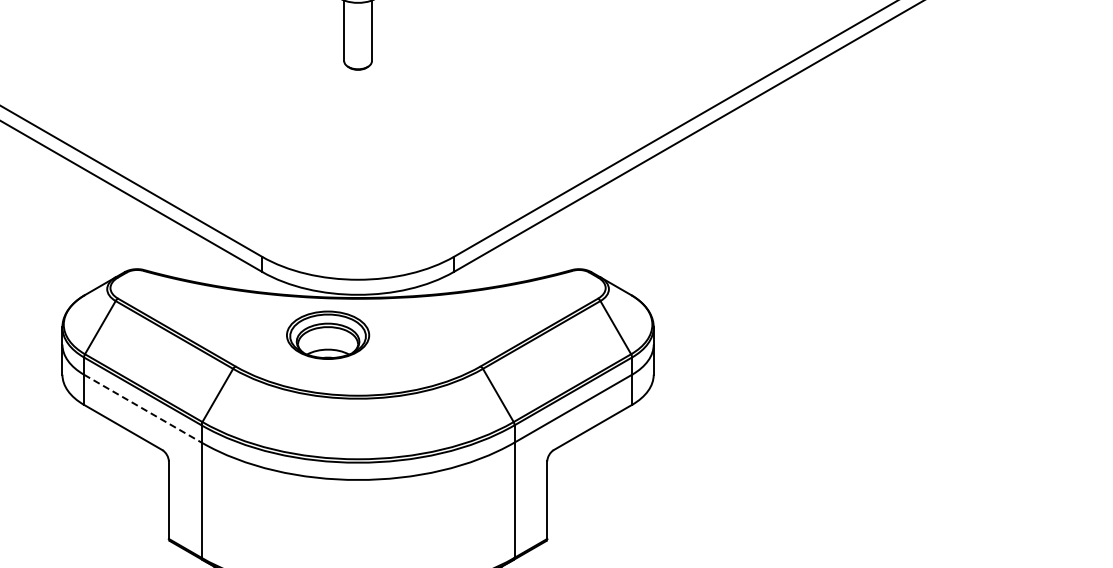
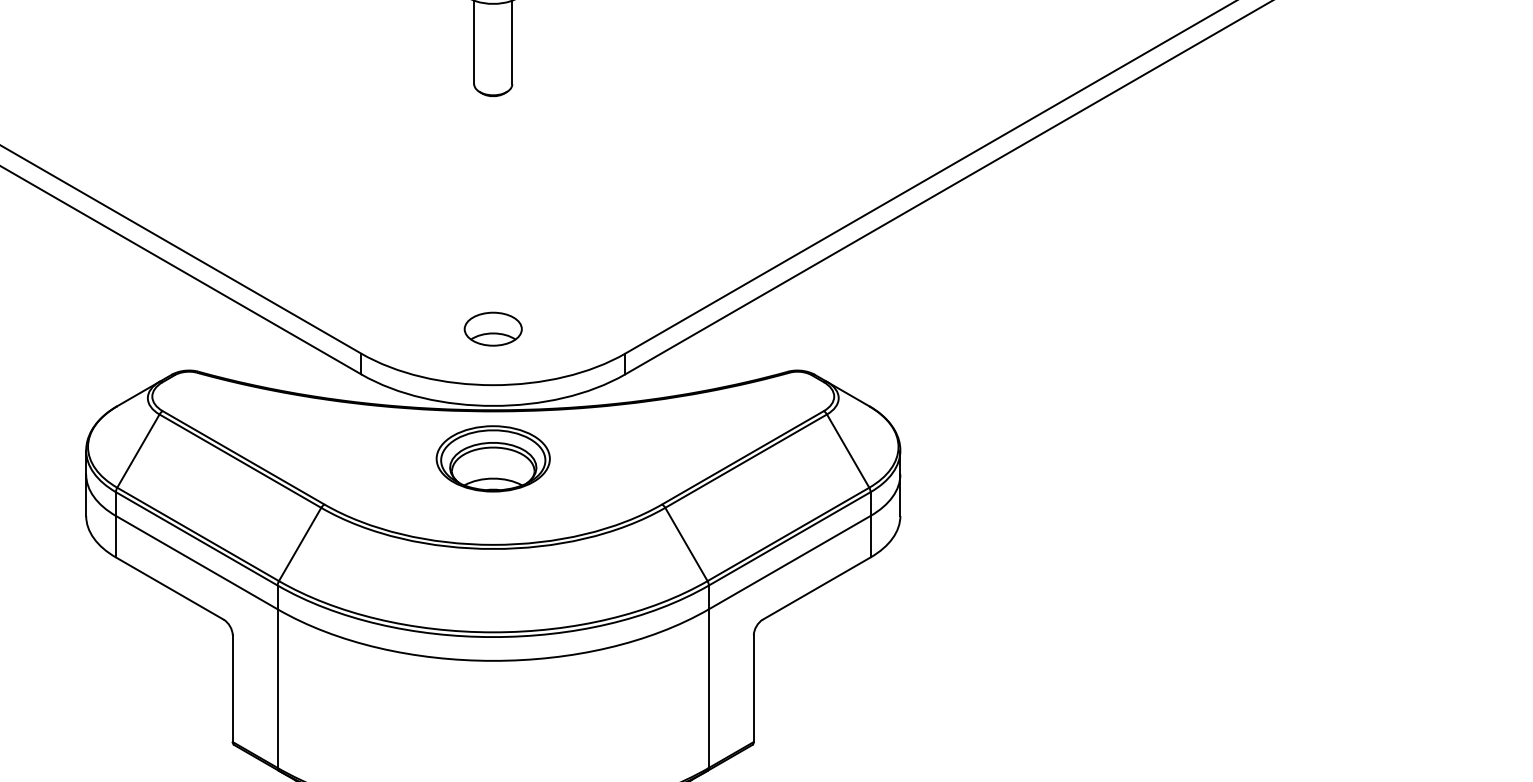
part: (357, 238) -> (492, 328), added
part: (328, 334) -> (493, 457), moved
line: (142, 408) -> (196, 562), dashed -> solid

